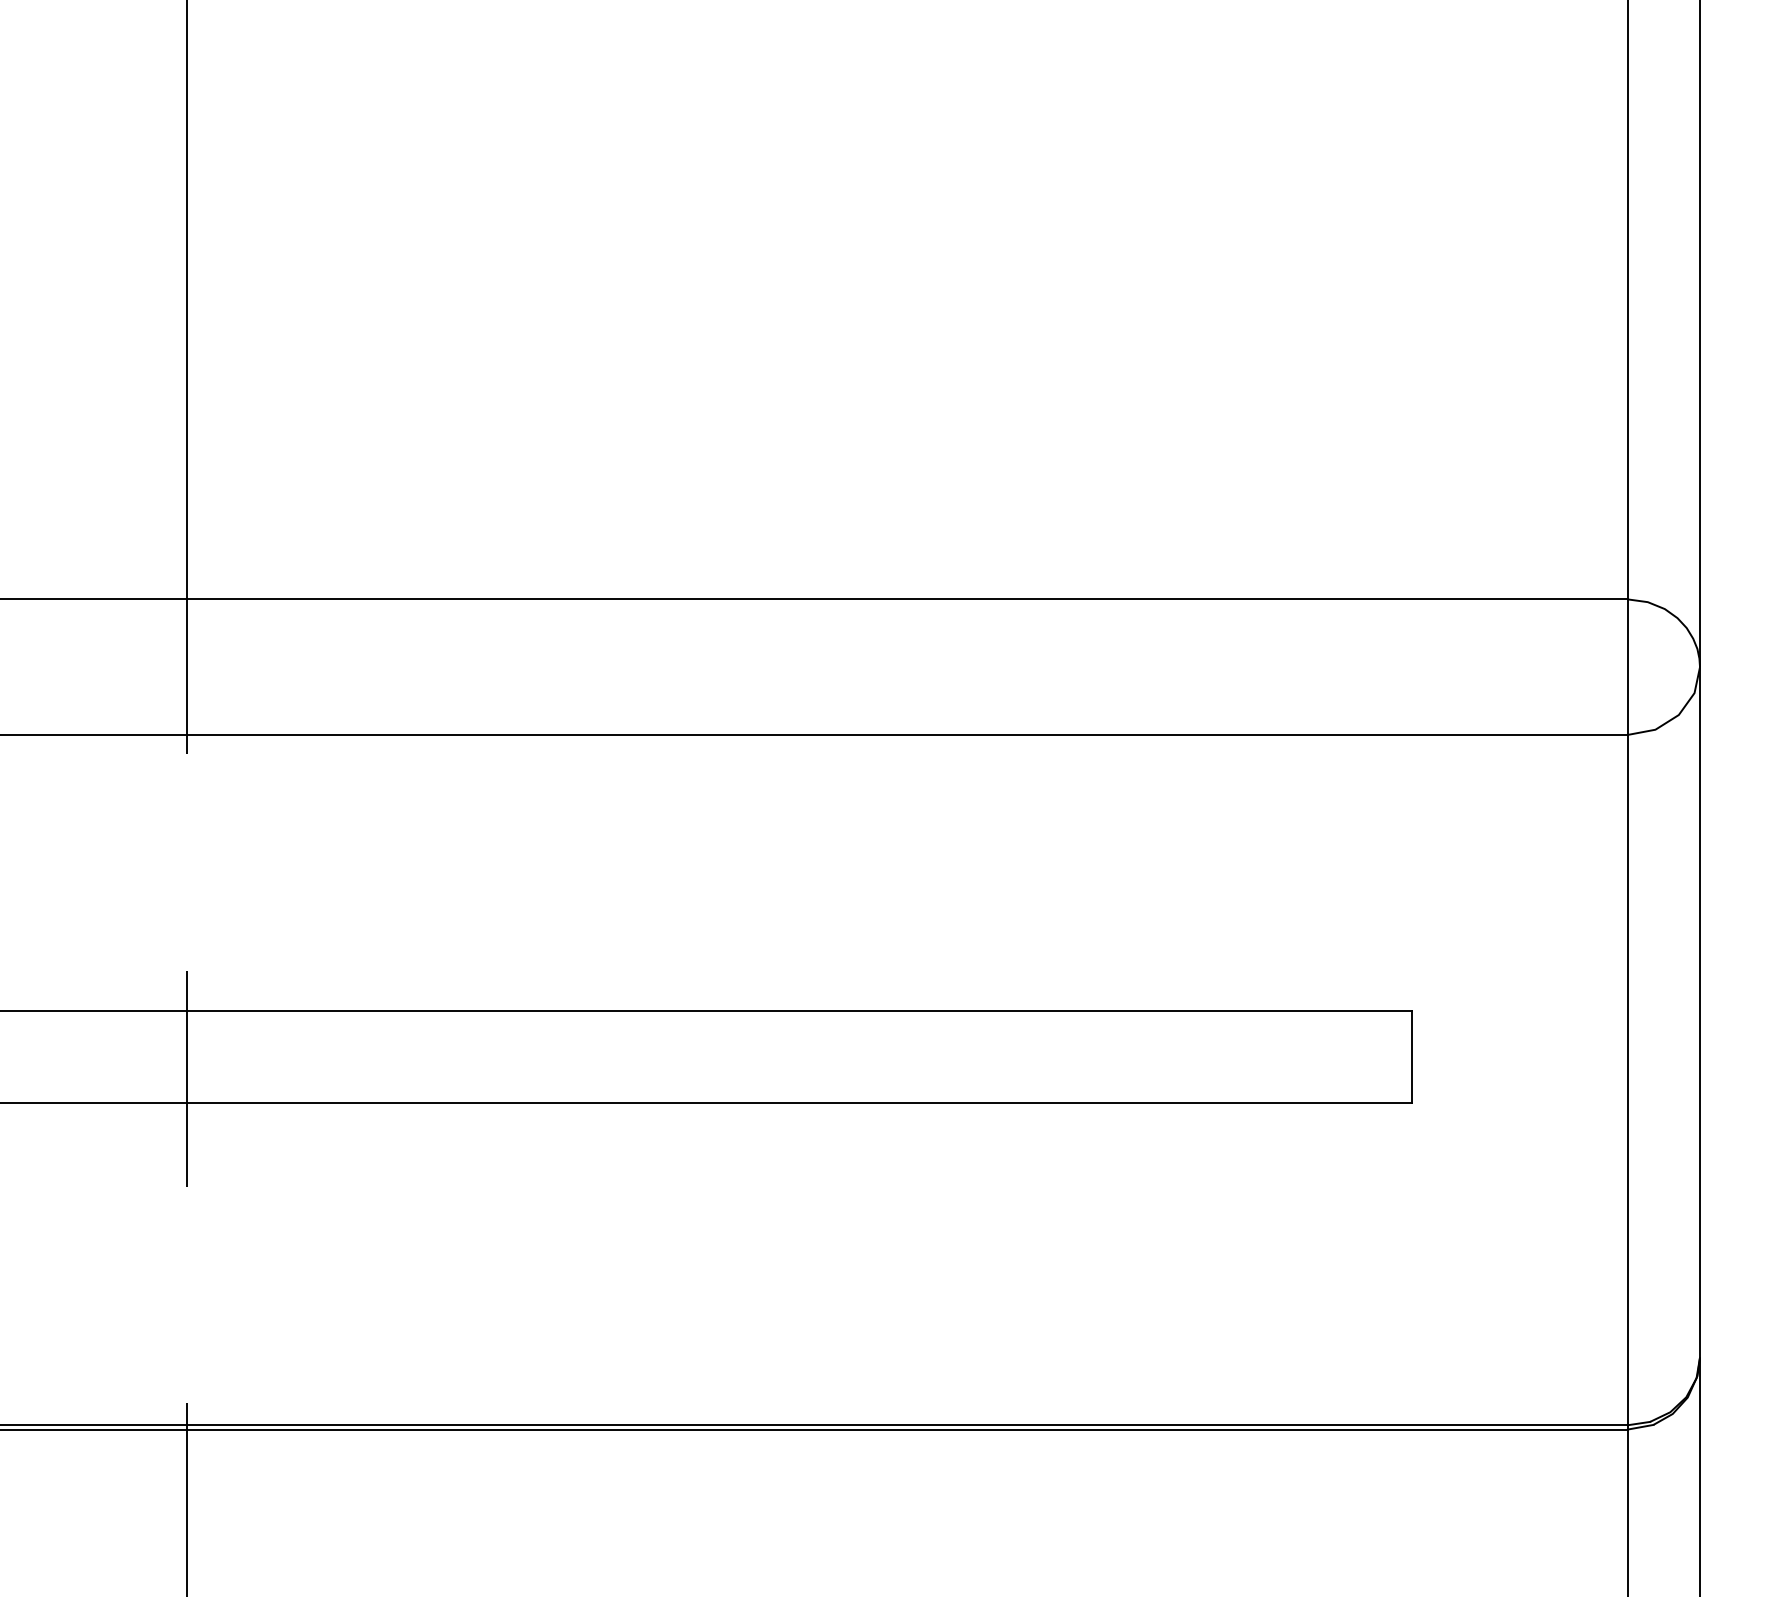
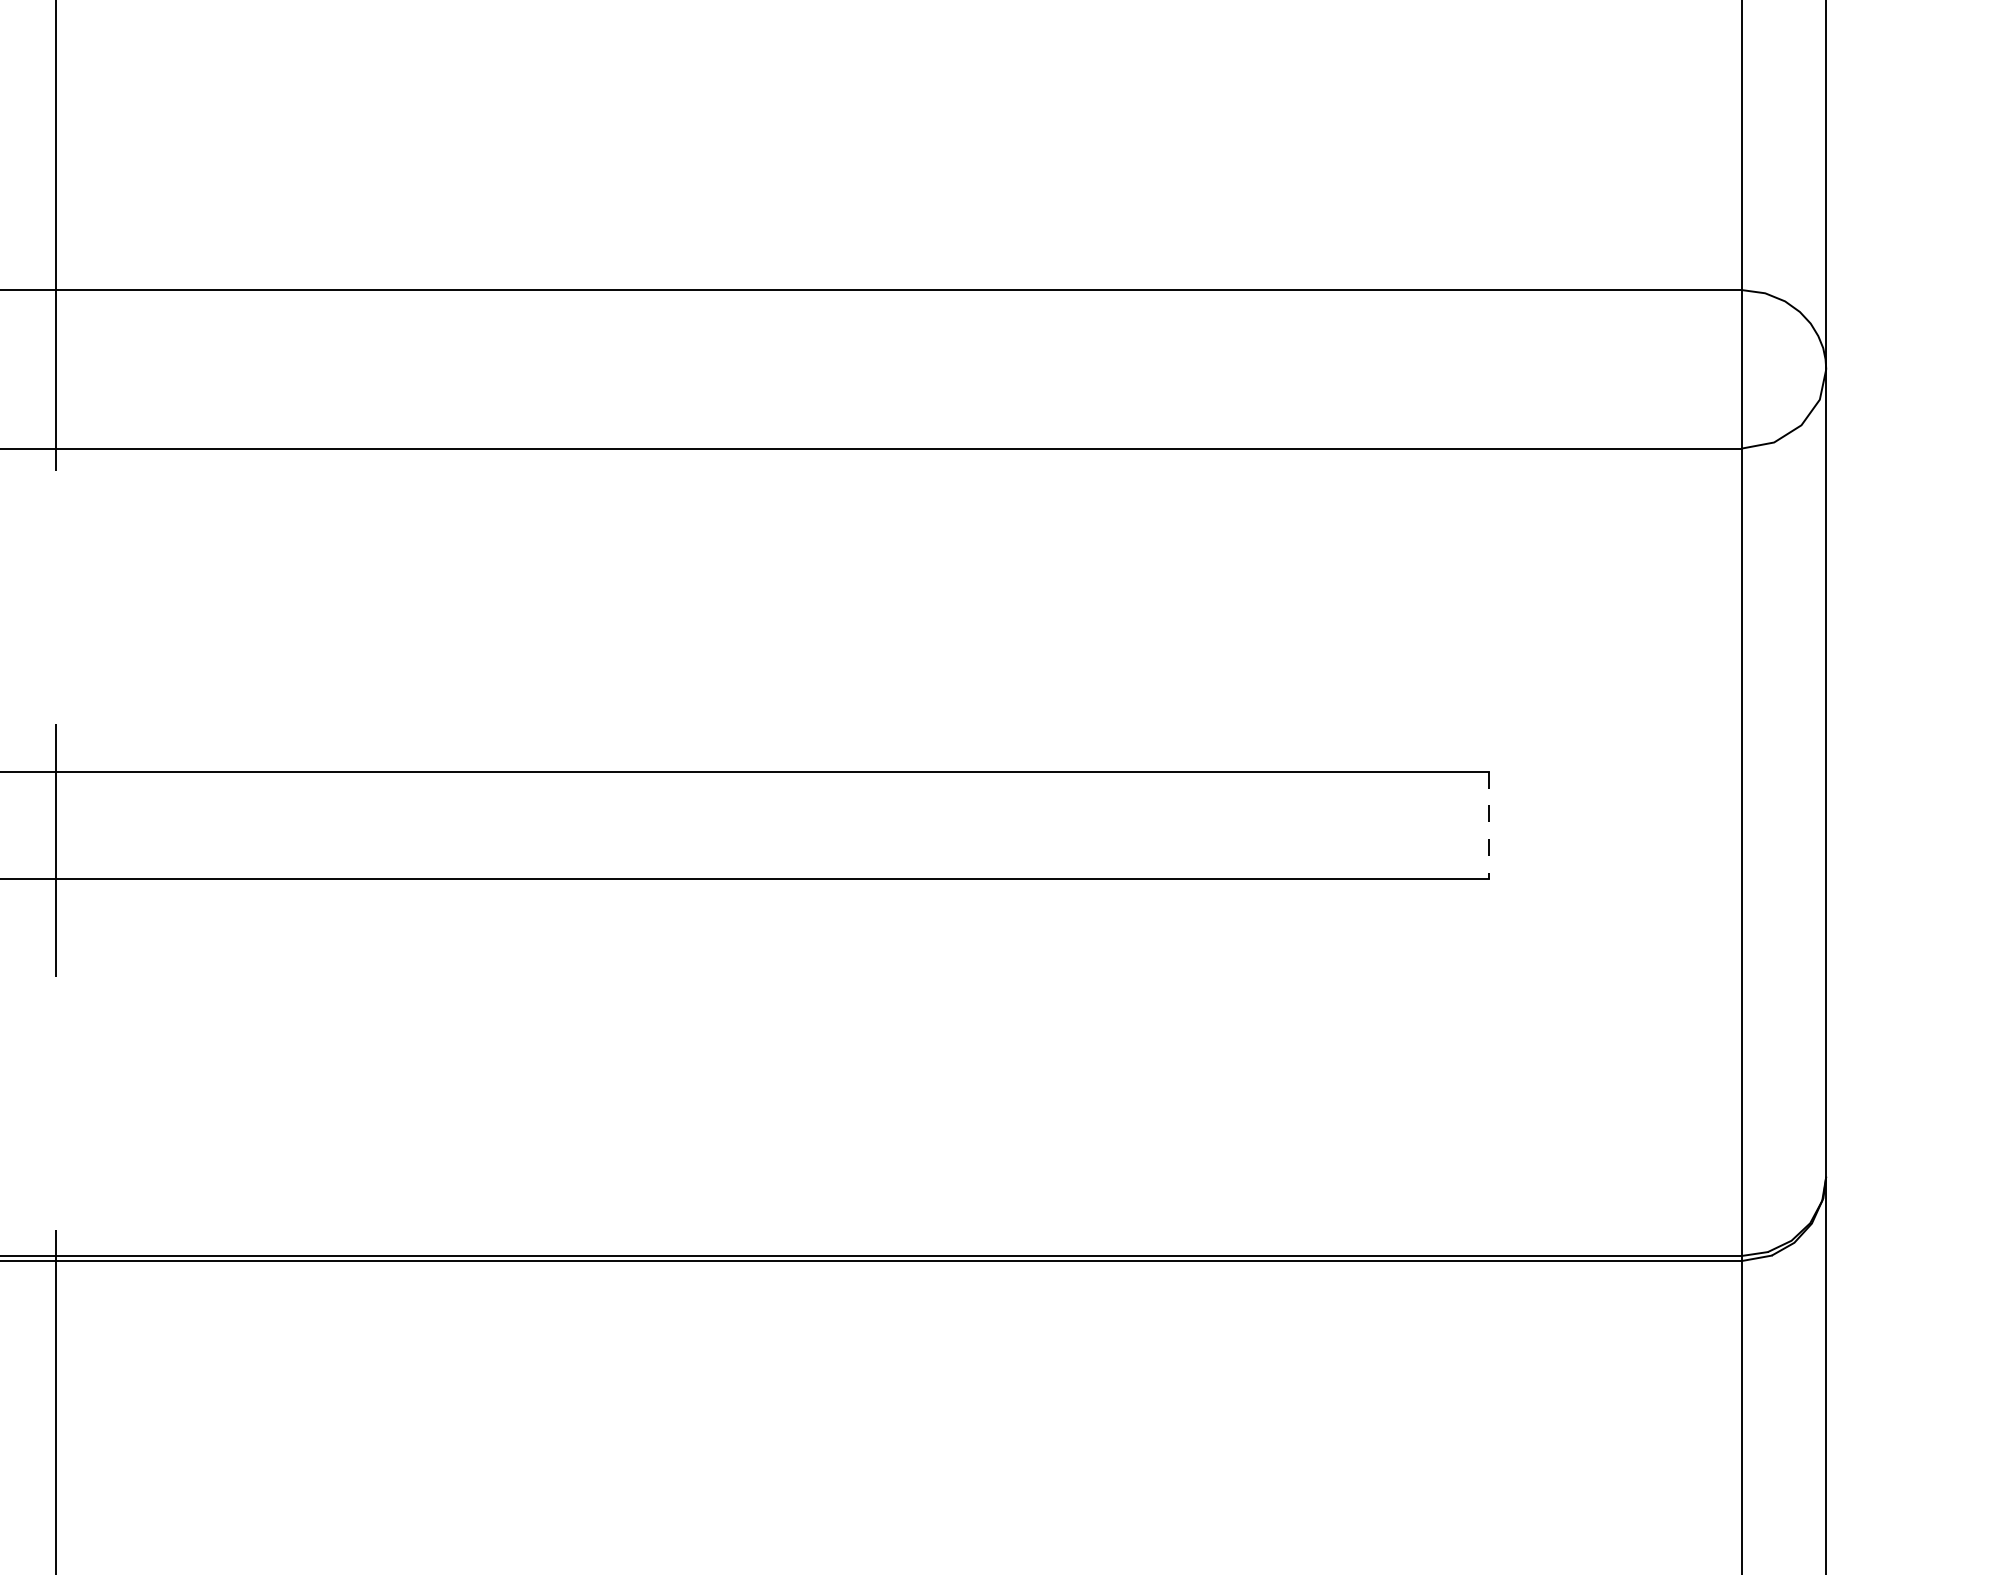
line: (1411, 1057) -> (1488, 825), solid -> dashed

